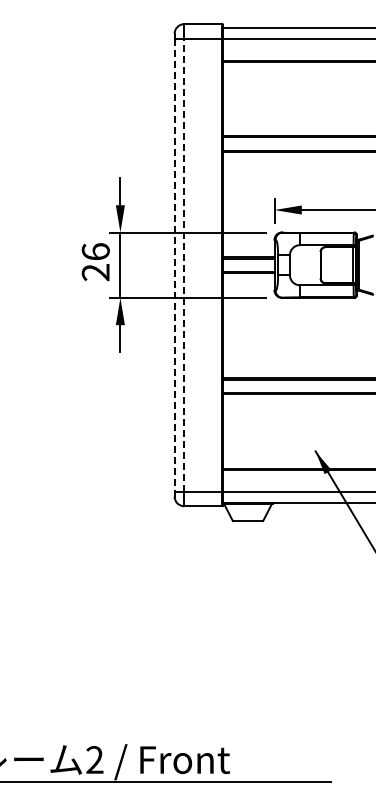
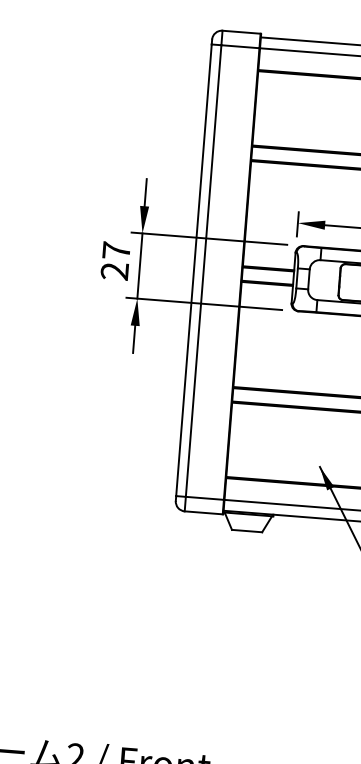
text: (95, 251) -> (116, 250), 26 -> 27
line: (174, 265) -> (193, 270), dashed -> solid
line: (184, 265) -> (203, 271), dashed -> solid

